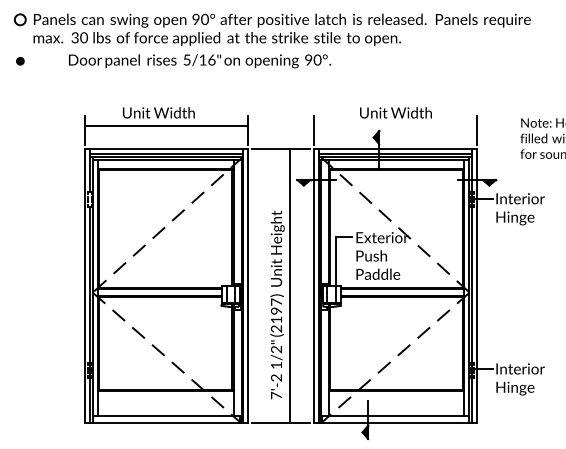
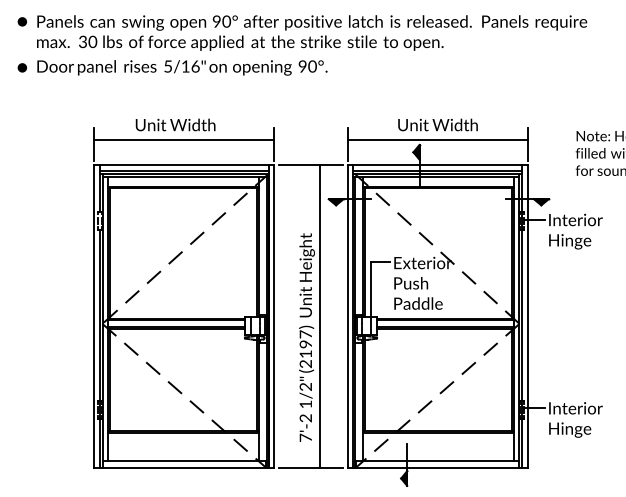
part: (20, 19) -> (22, 21), size x0.62
text: (200, 61) -> (182, 68), moved
line: (395, 126) -> (437, 140), added

